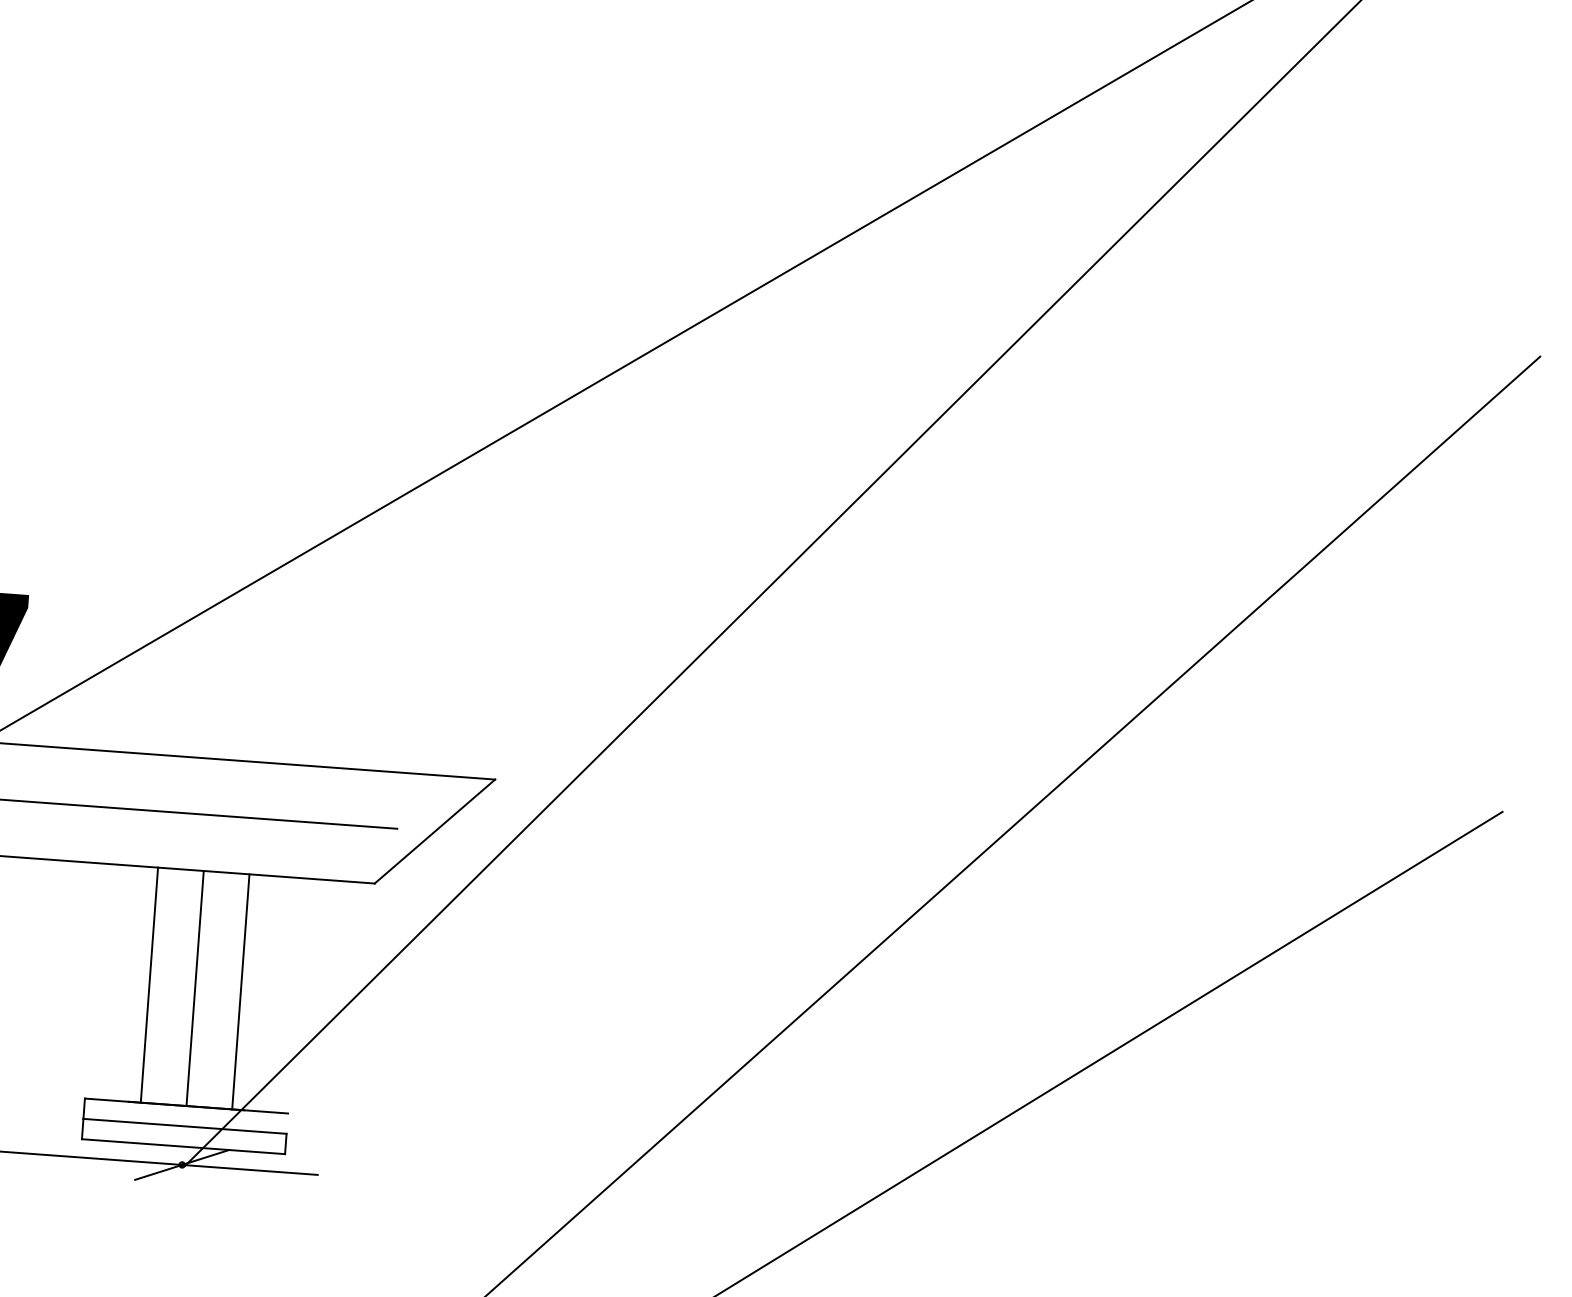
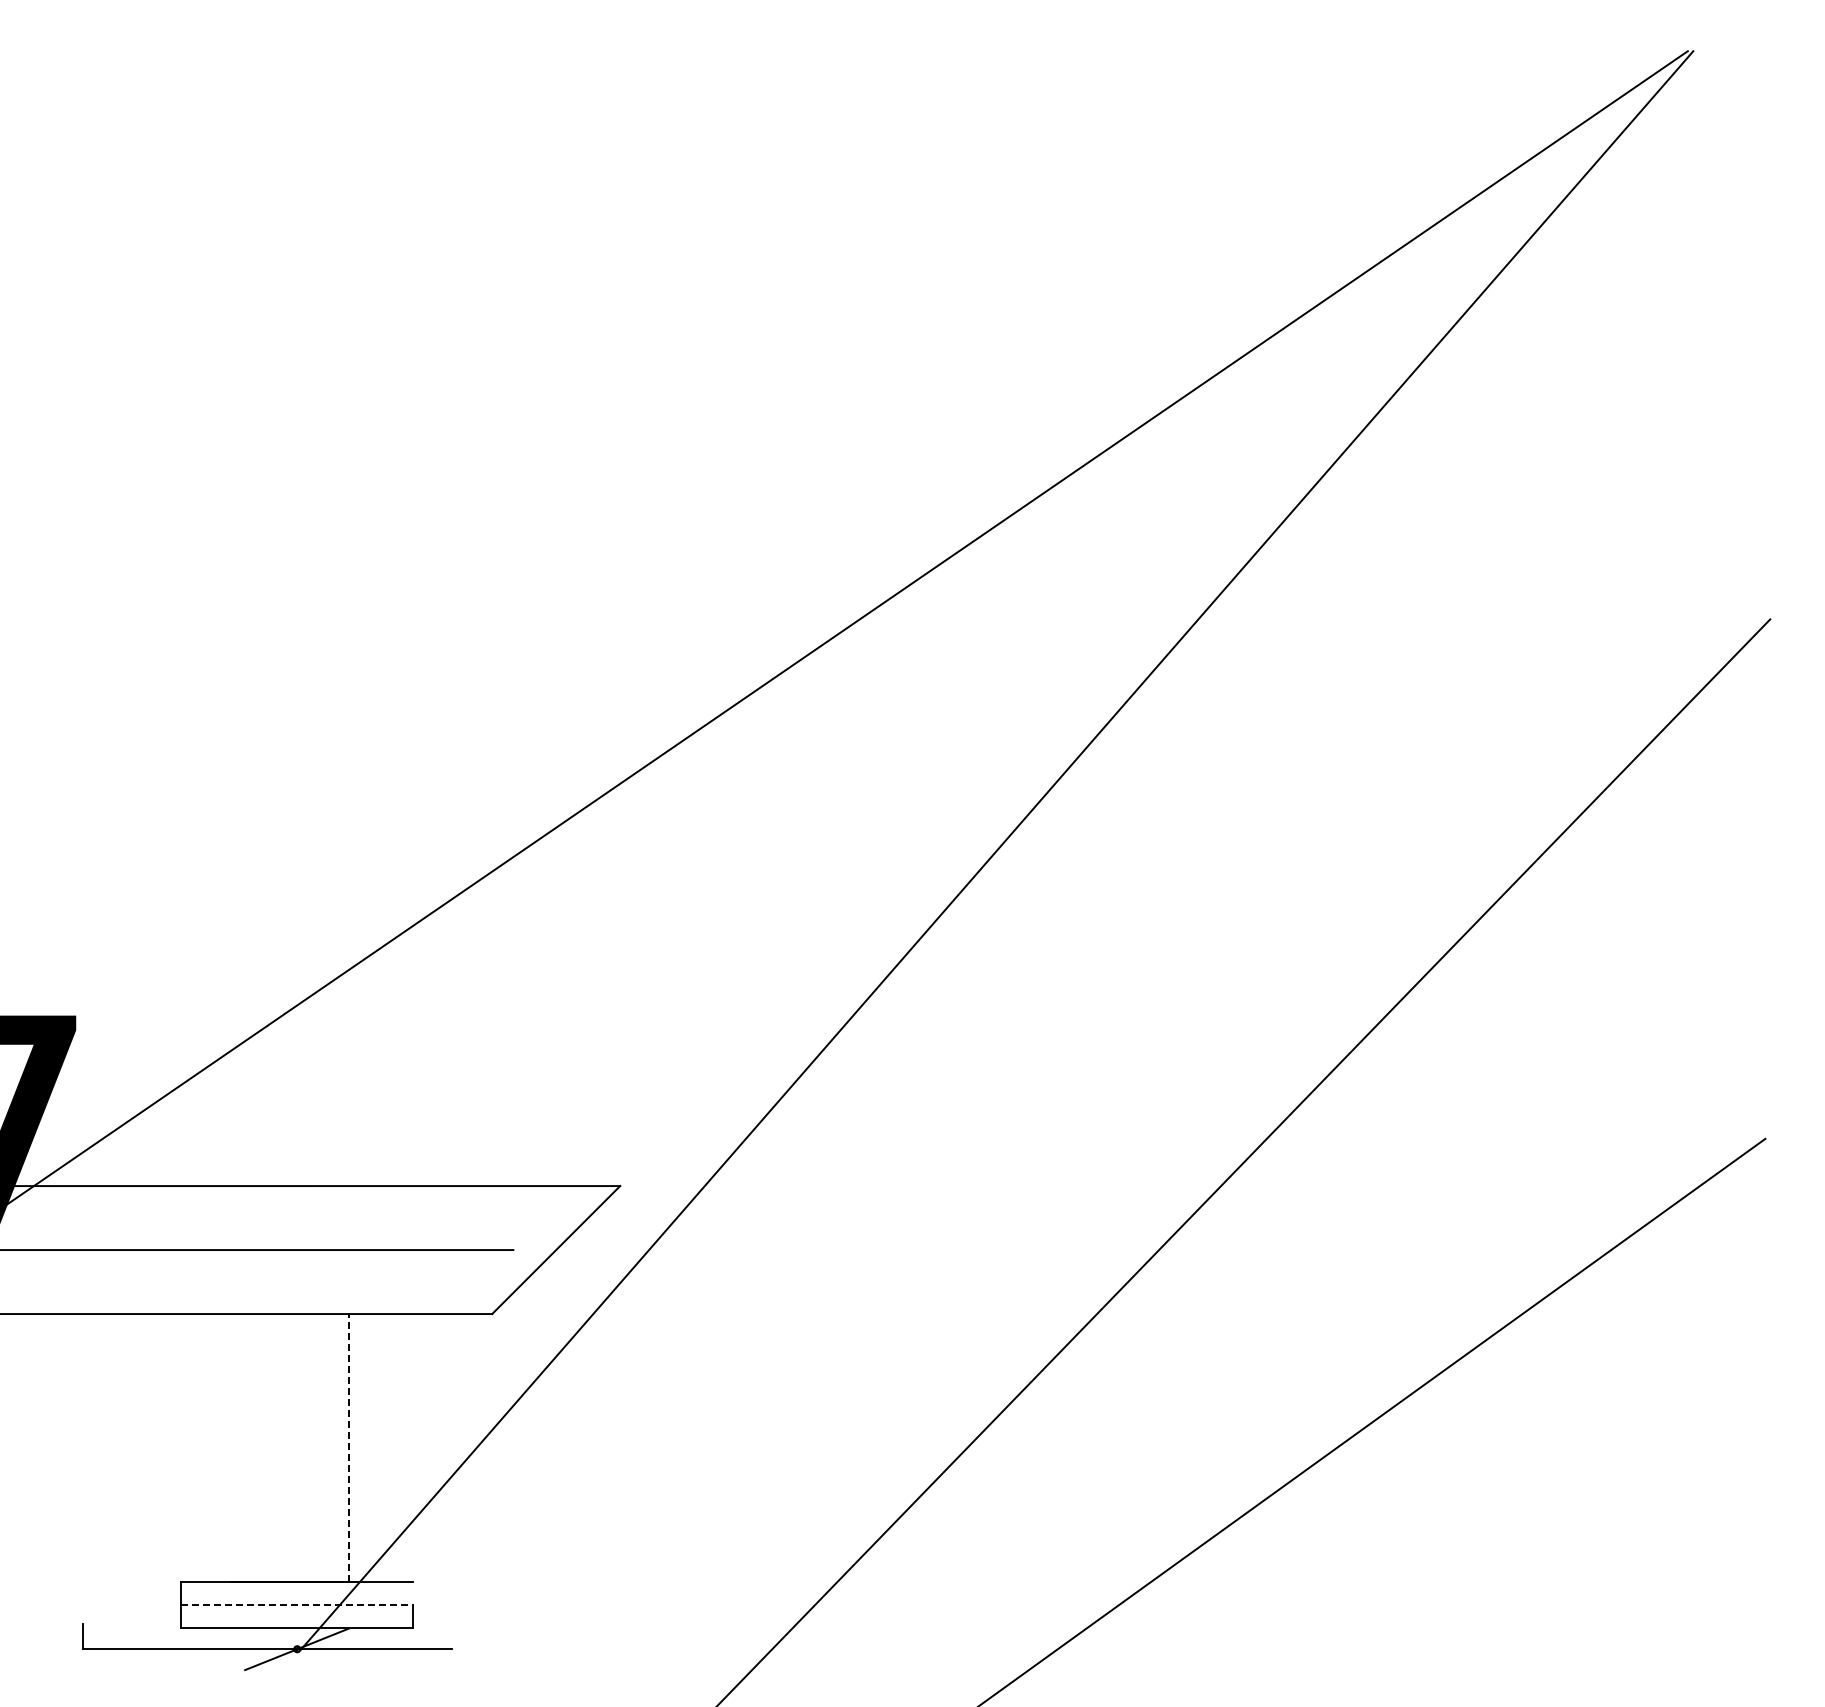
line: (149, 985) -> (245, 1448), removed
line: (195, 988) -> (297, 1447), removed
line: (240, 991) -> (349, 1447), solid -> dashed
line: (185, 1126) -> (297, 1605), solid -> dashed

